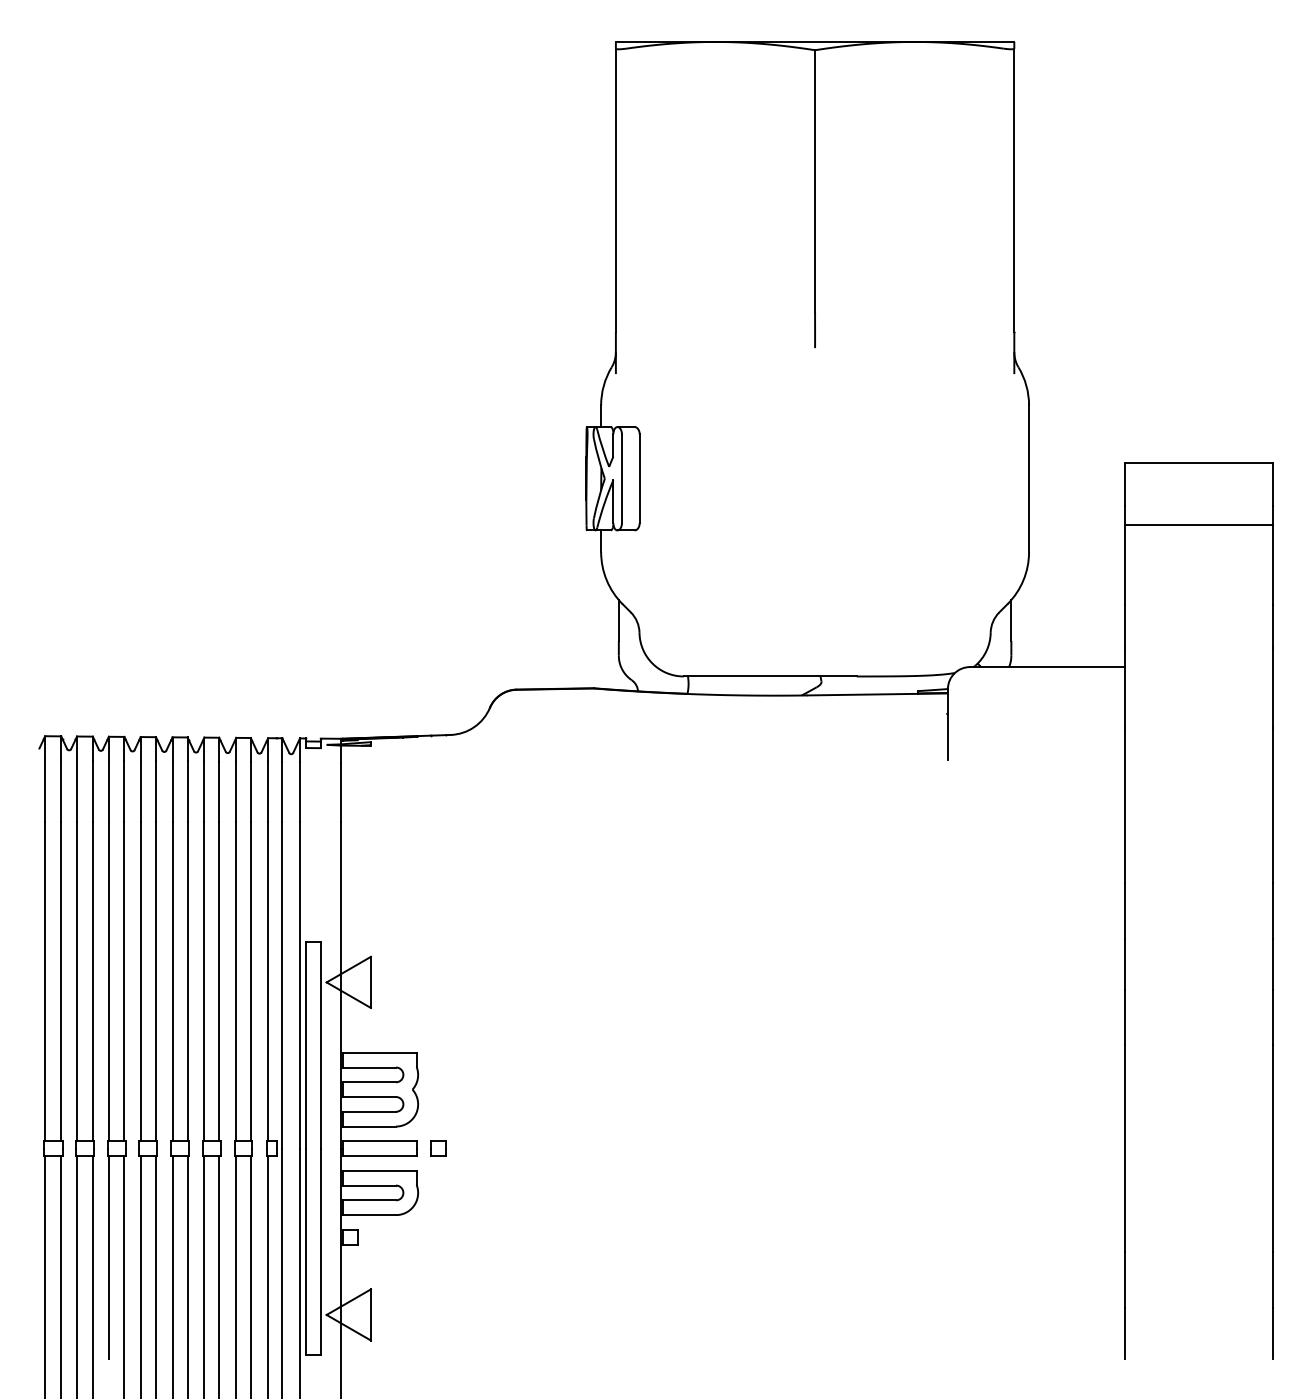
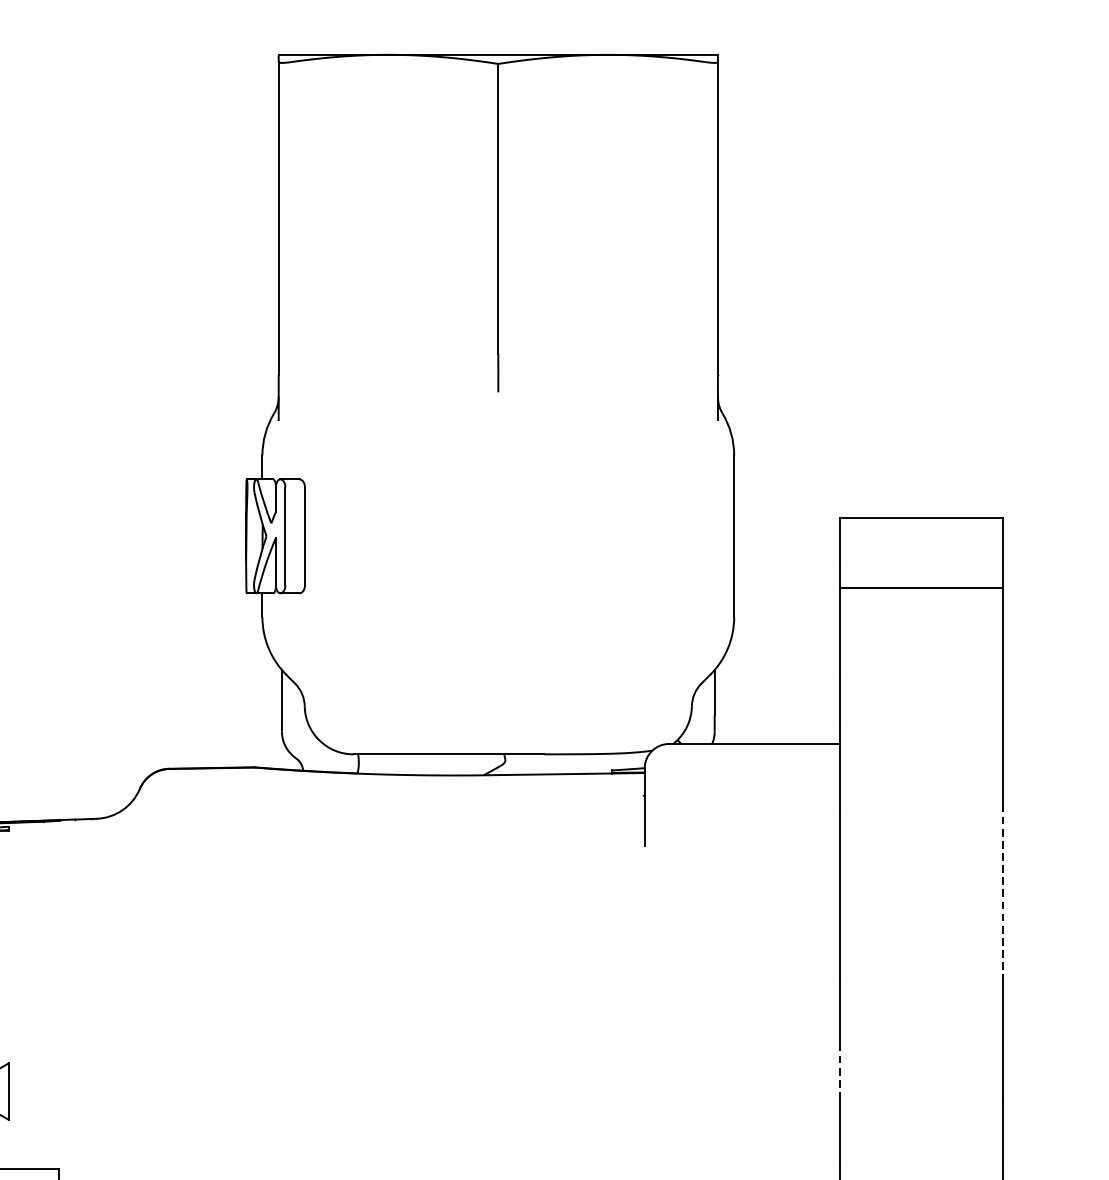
line: (1272, 805) -> (1002, 896), solid -> dashed
line: (1124, 964) -> (839, 1071), solid -> dashed

